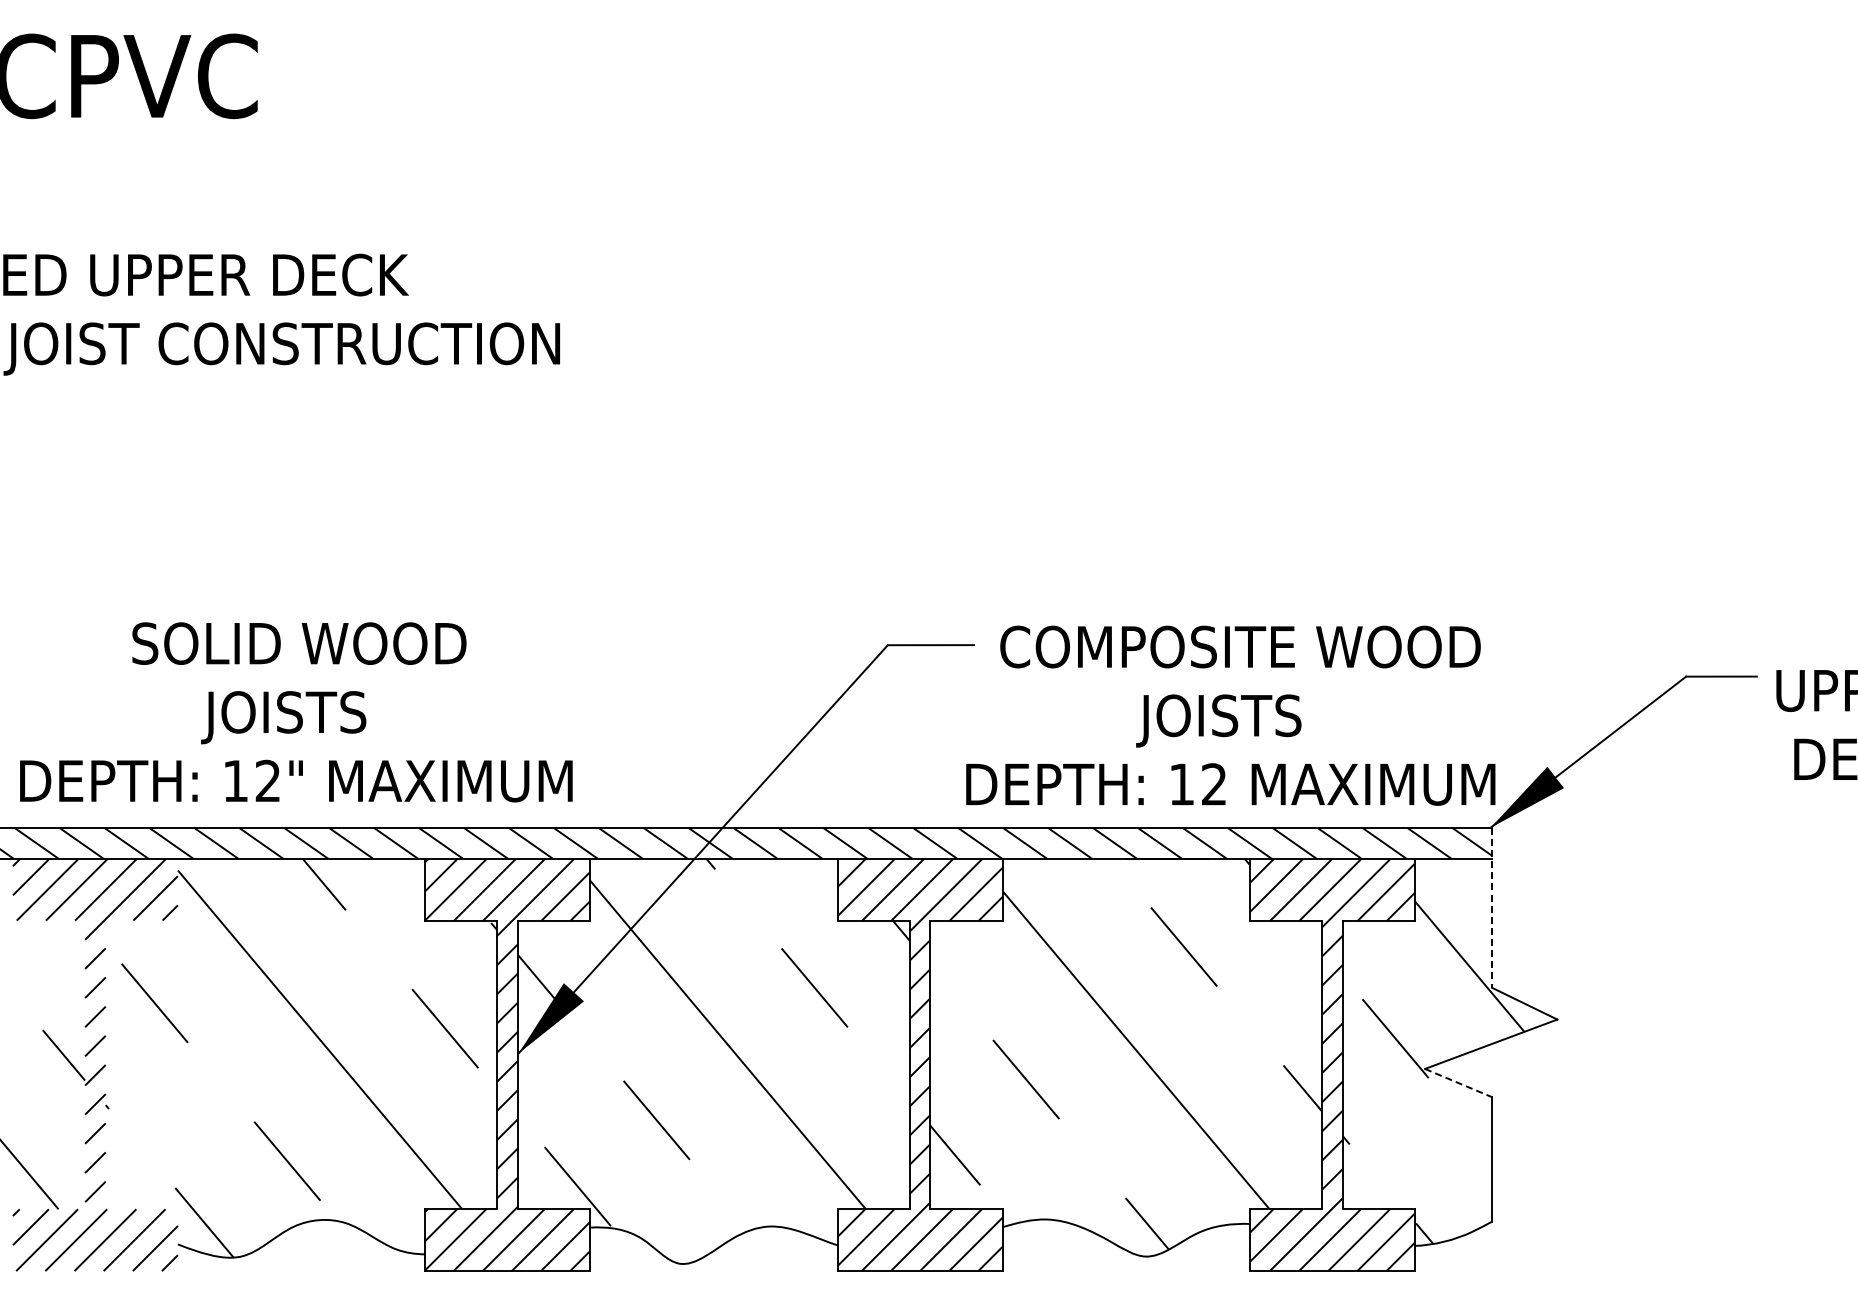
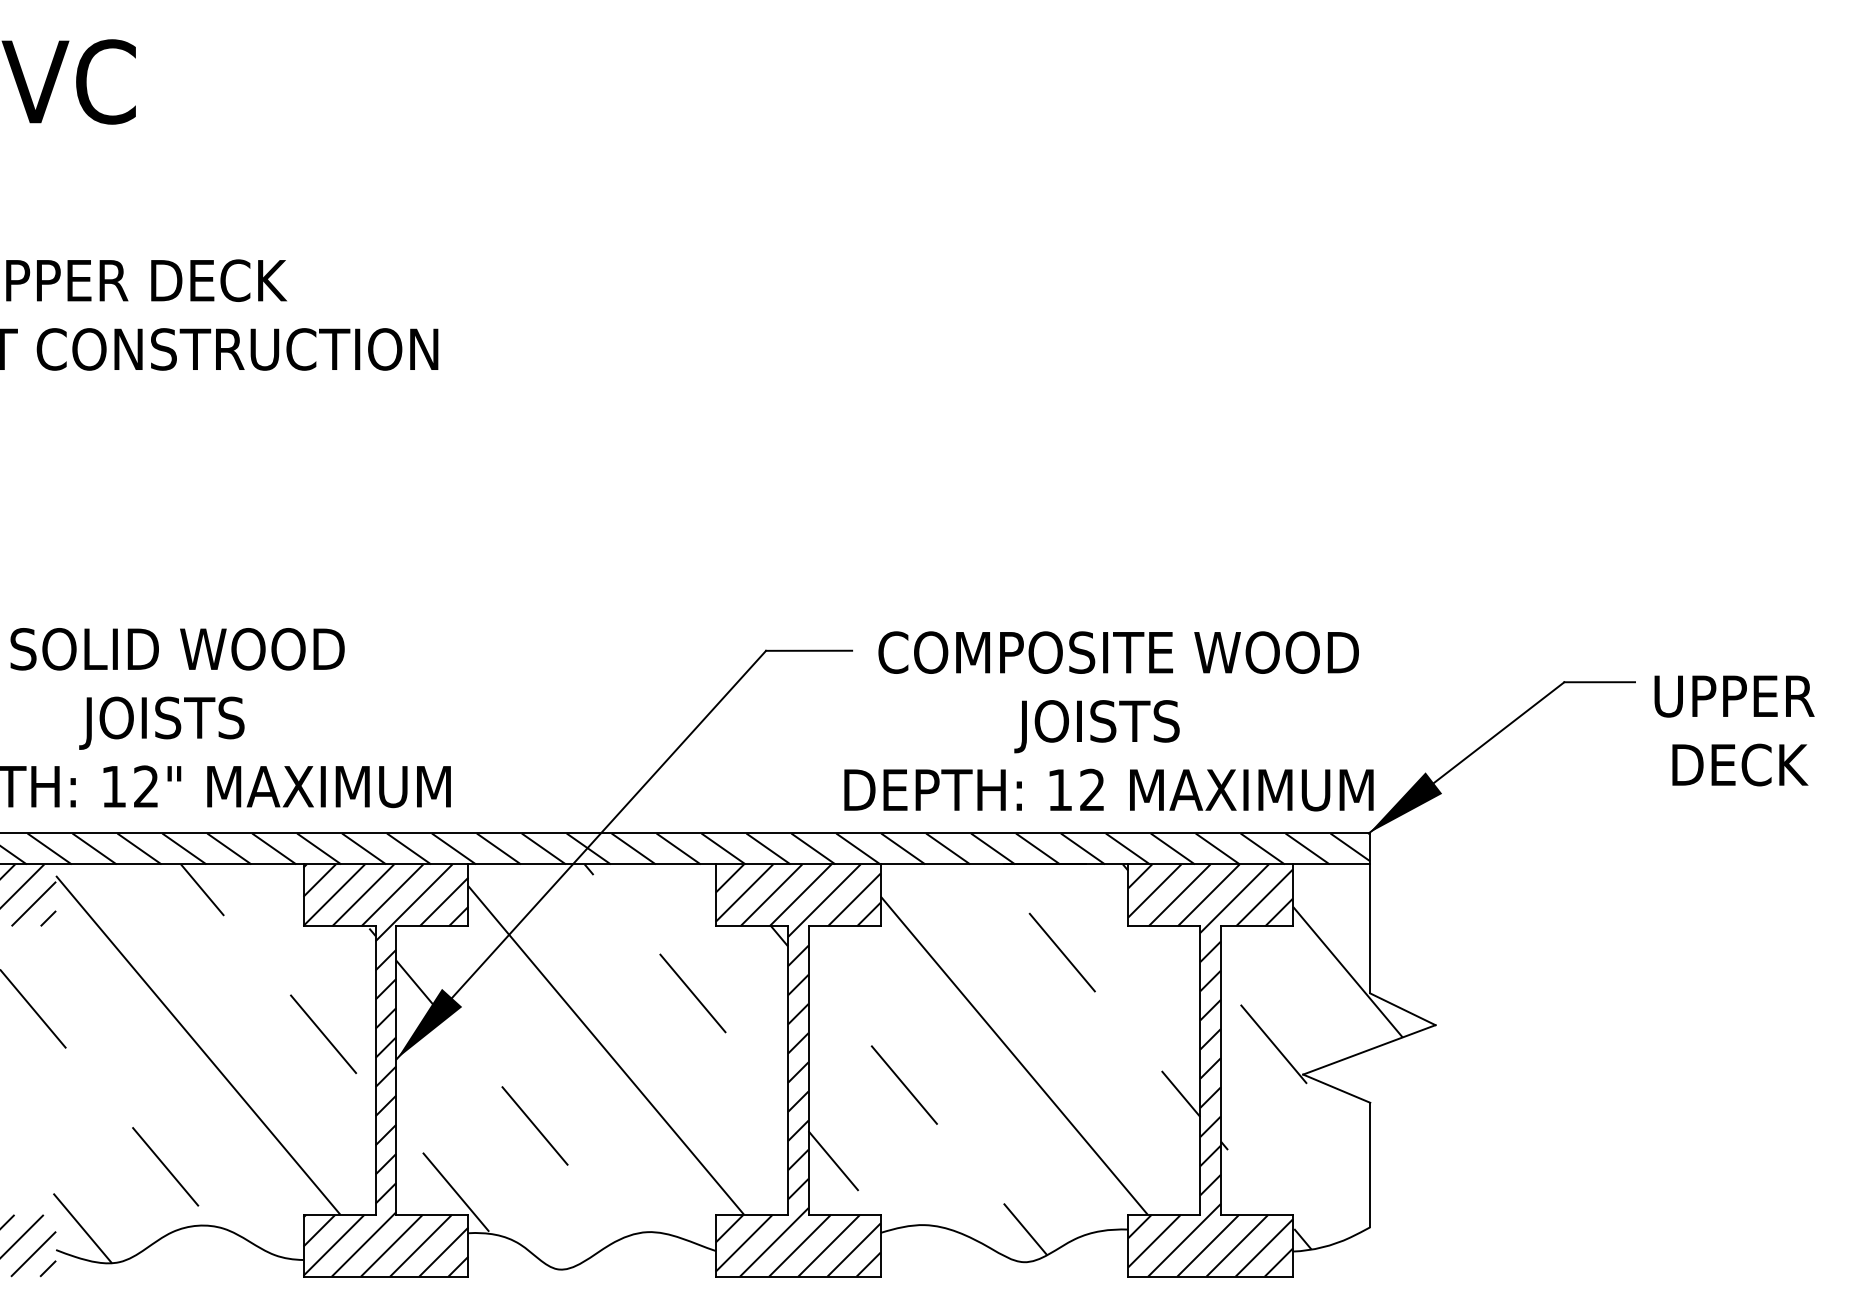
line: (1492, 907) -> (1370, 913), dashed -> solid
line: (1459, 1082) -> (1337, 1088), dashed -> solid

